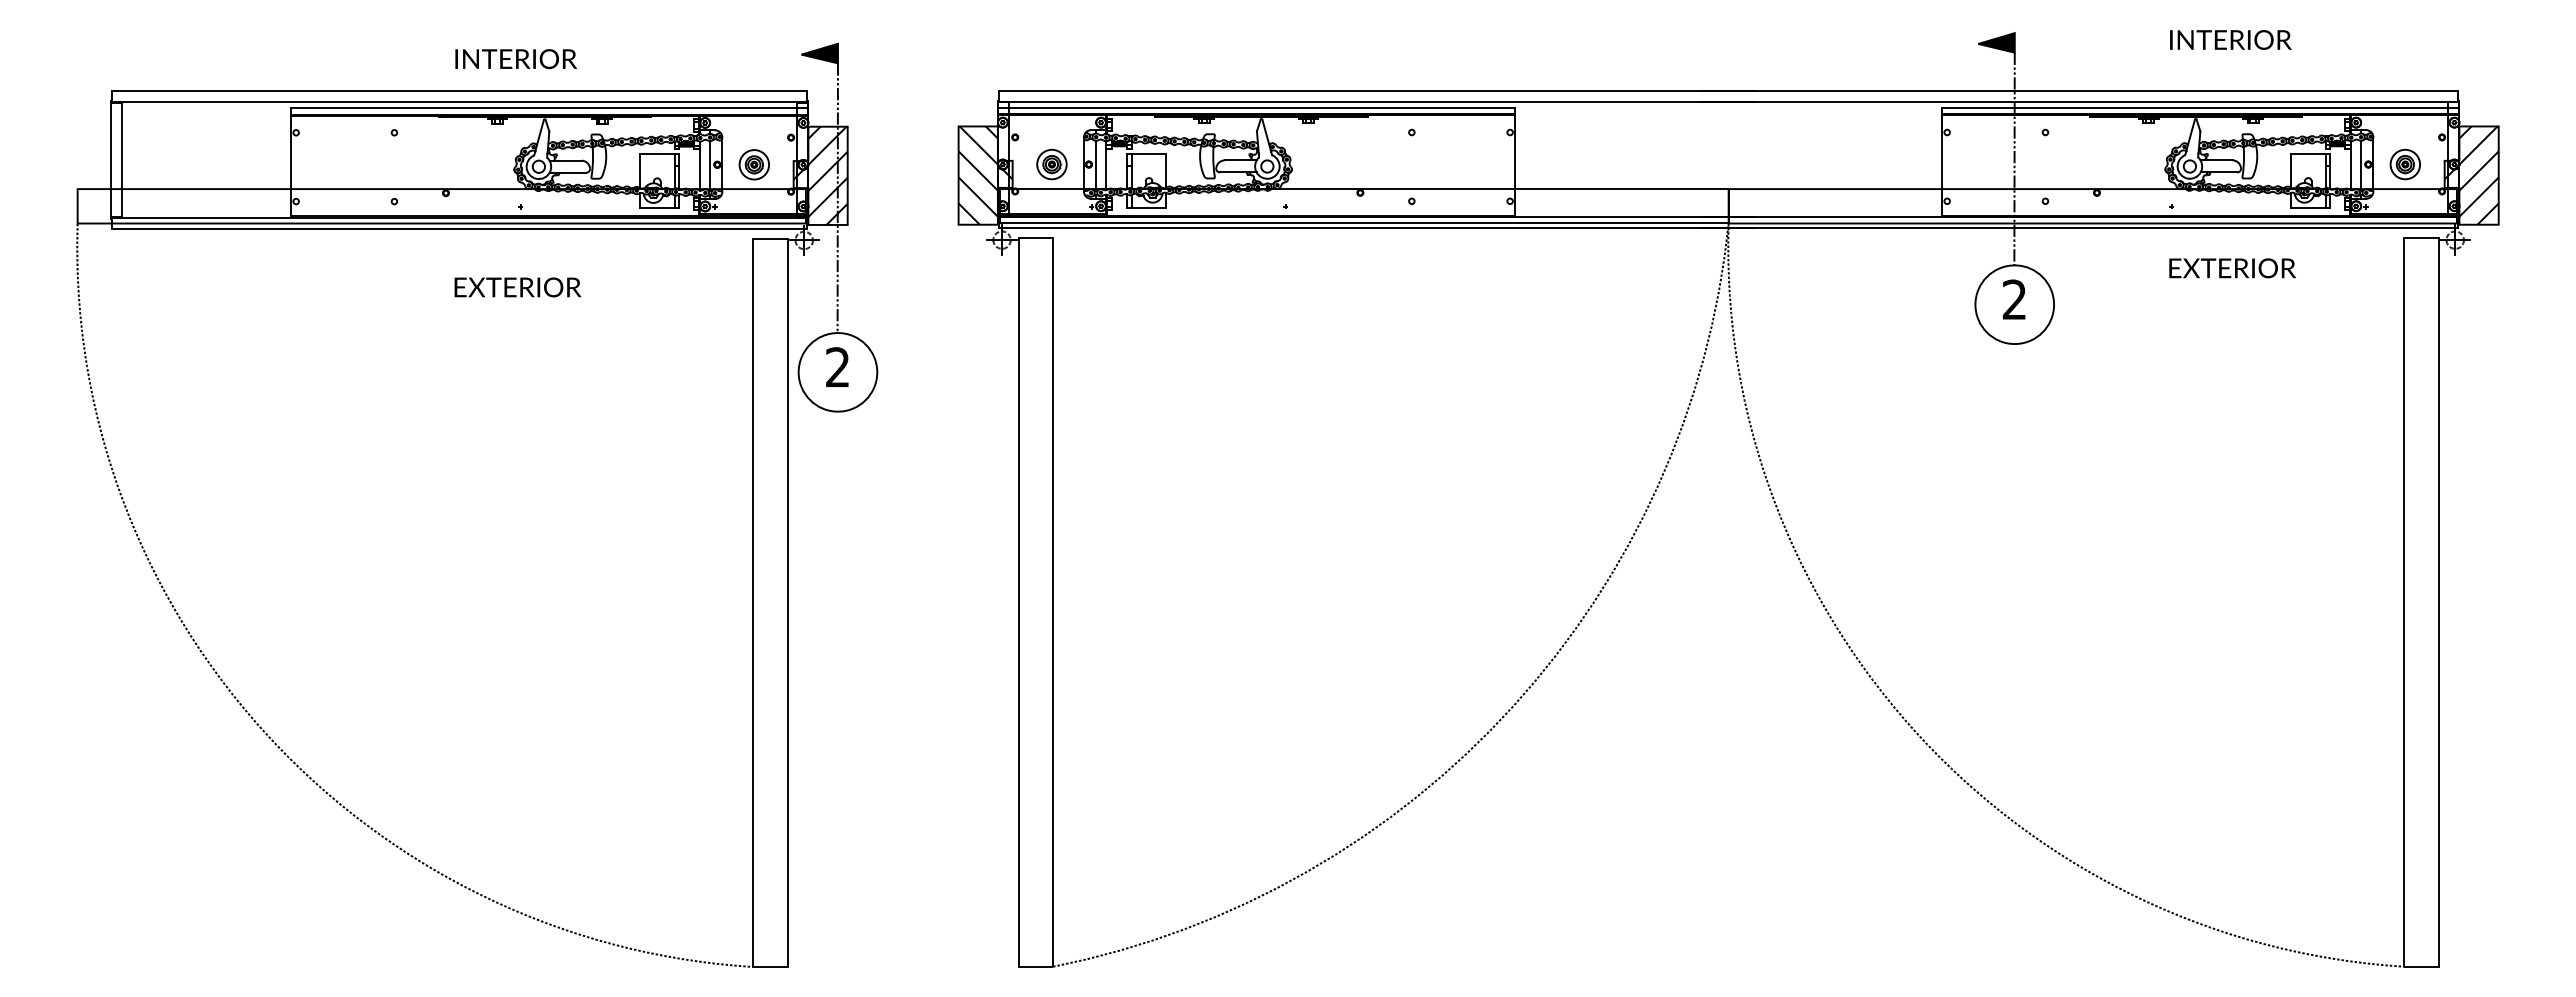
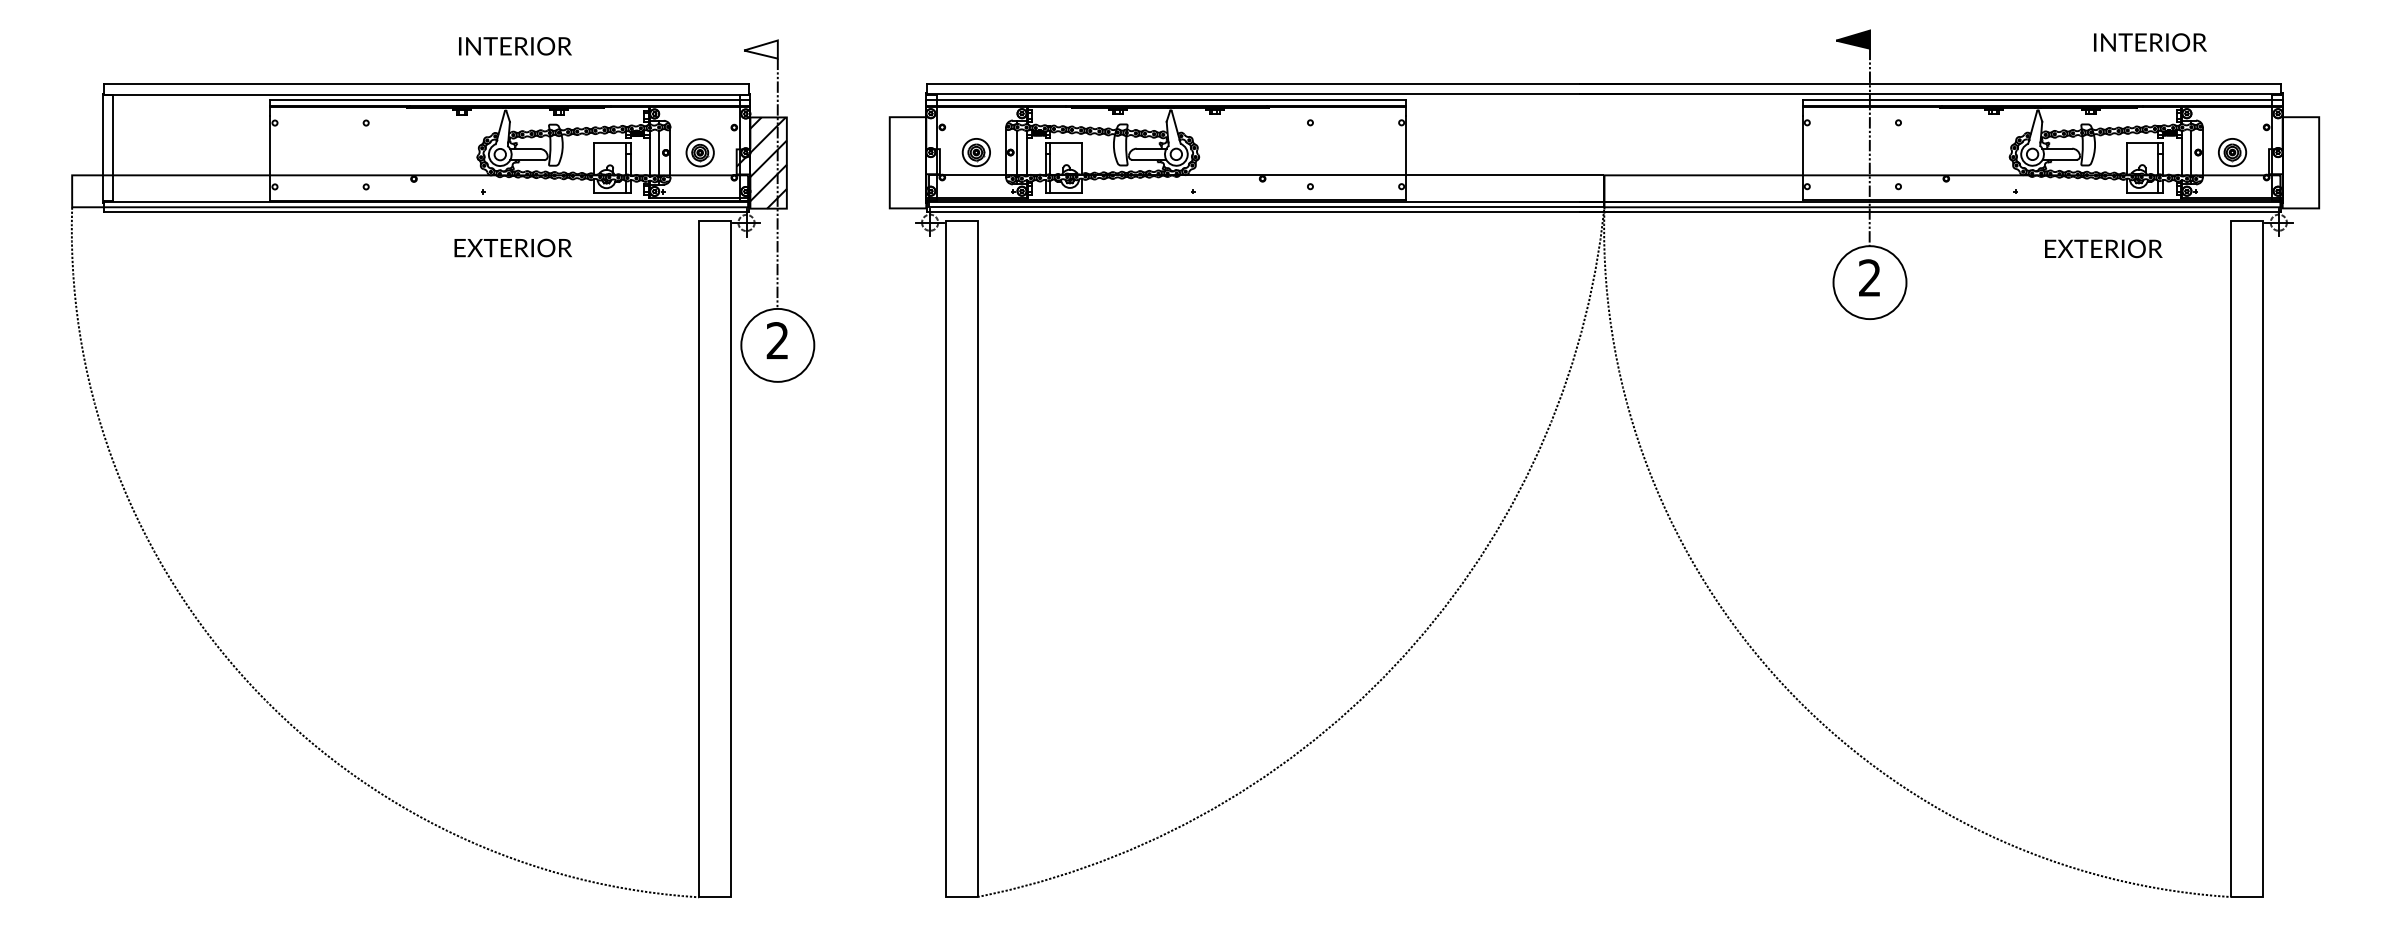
text: (2230, 39) -> (2150, 42), moved
fill: (819, 53) -> (760, 49), removed
text: (515, 58) -> (514, 45), moved
hatch: (985, 175) -> (914, 162), removed
hatch: (2471, 175) -> (2293, 162), removed
text: (2232, 268) -> (2103, 249), moved
text: (517, 287) -> (512, 248), moved

